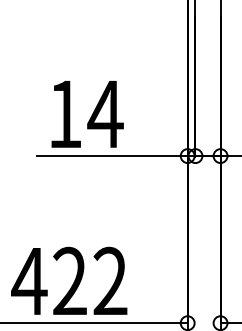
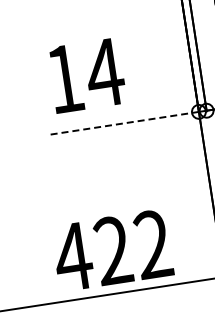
text: (87, 114) -> (86, 75), moved
line: (111, 156) -> (123, 123), solid -> dashed
text: (69, 280) -> (112, 249), moved

